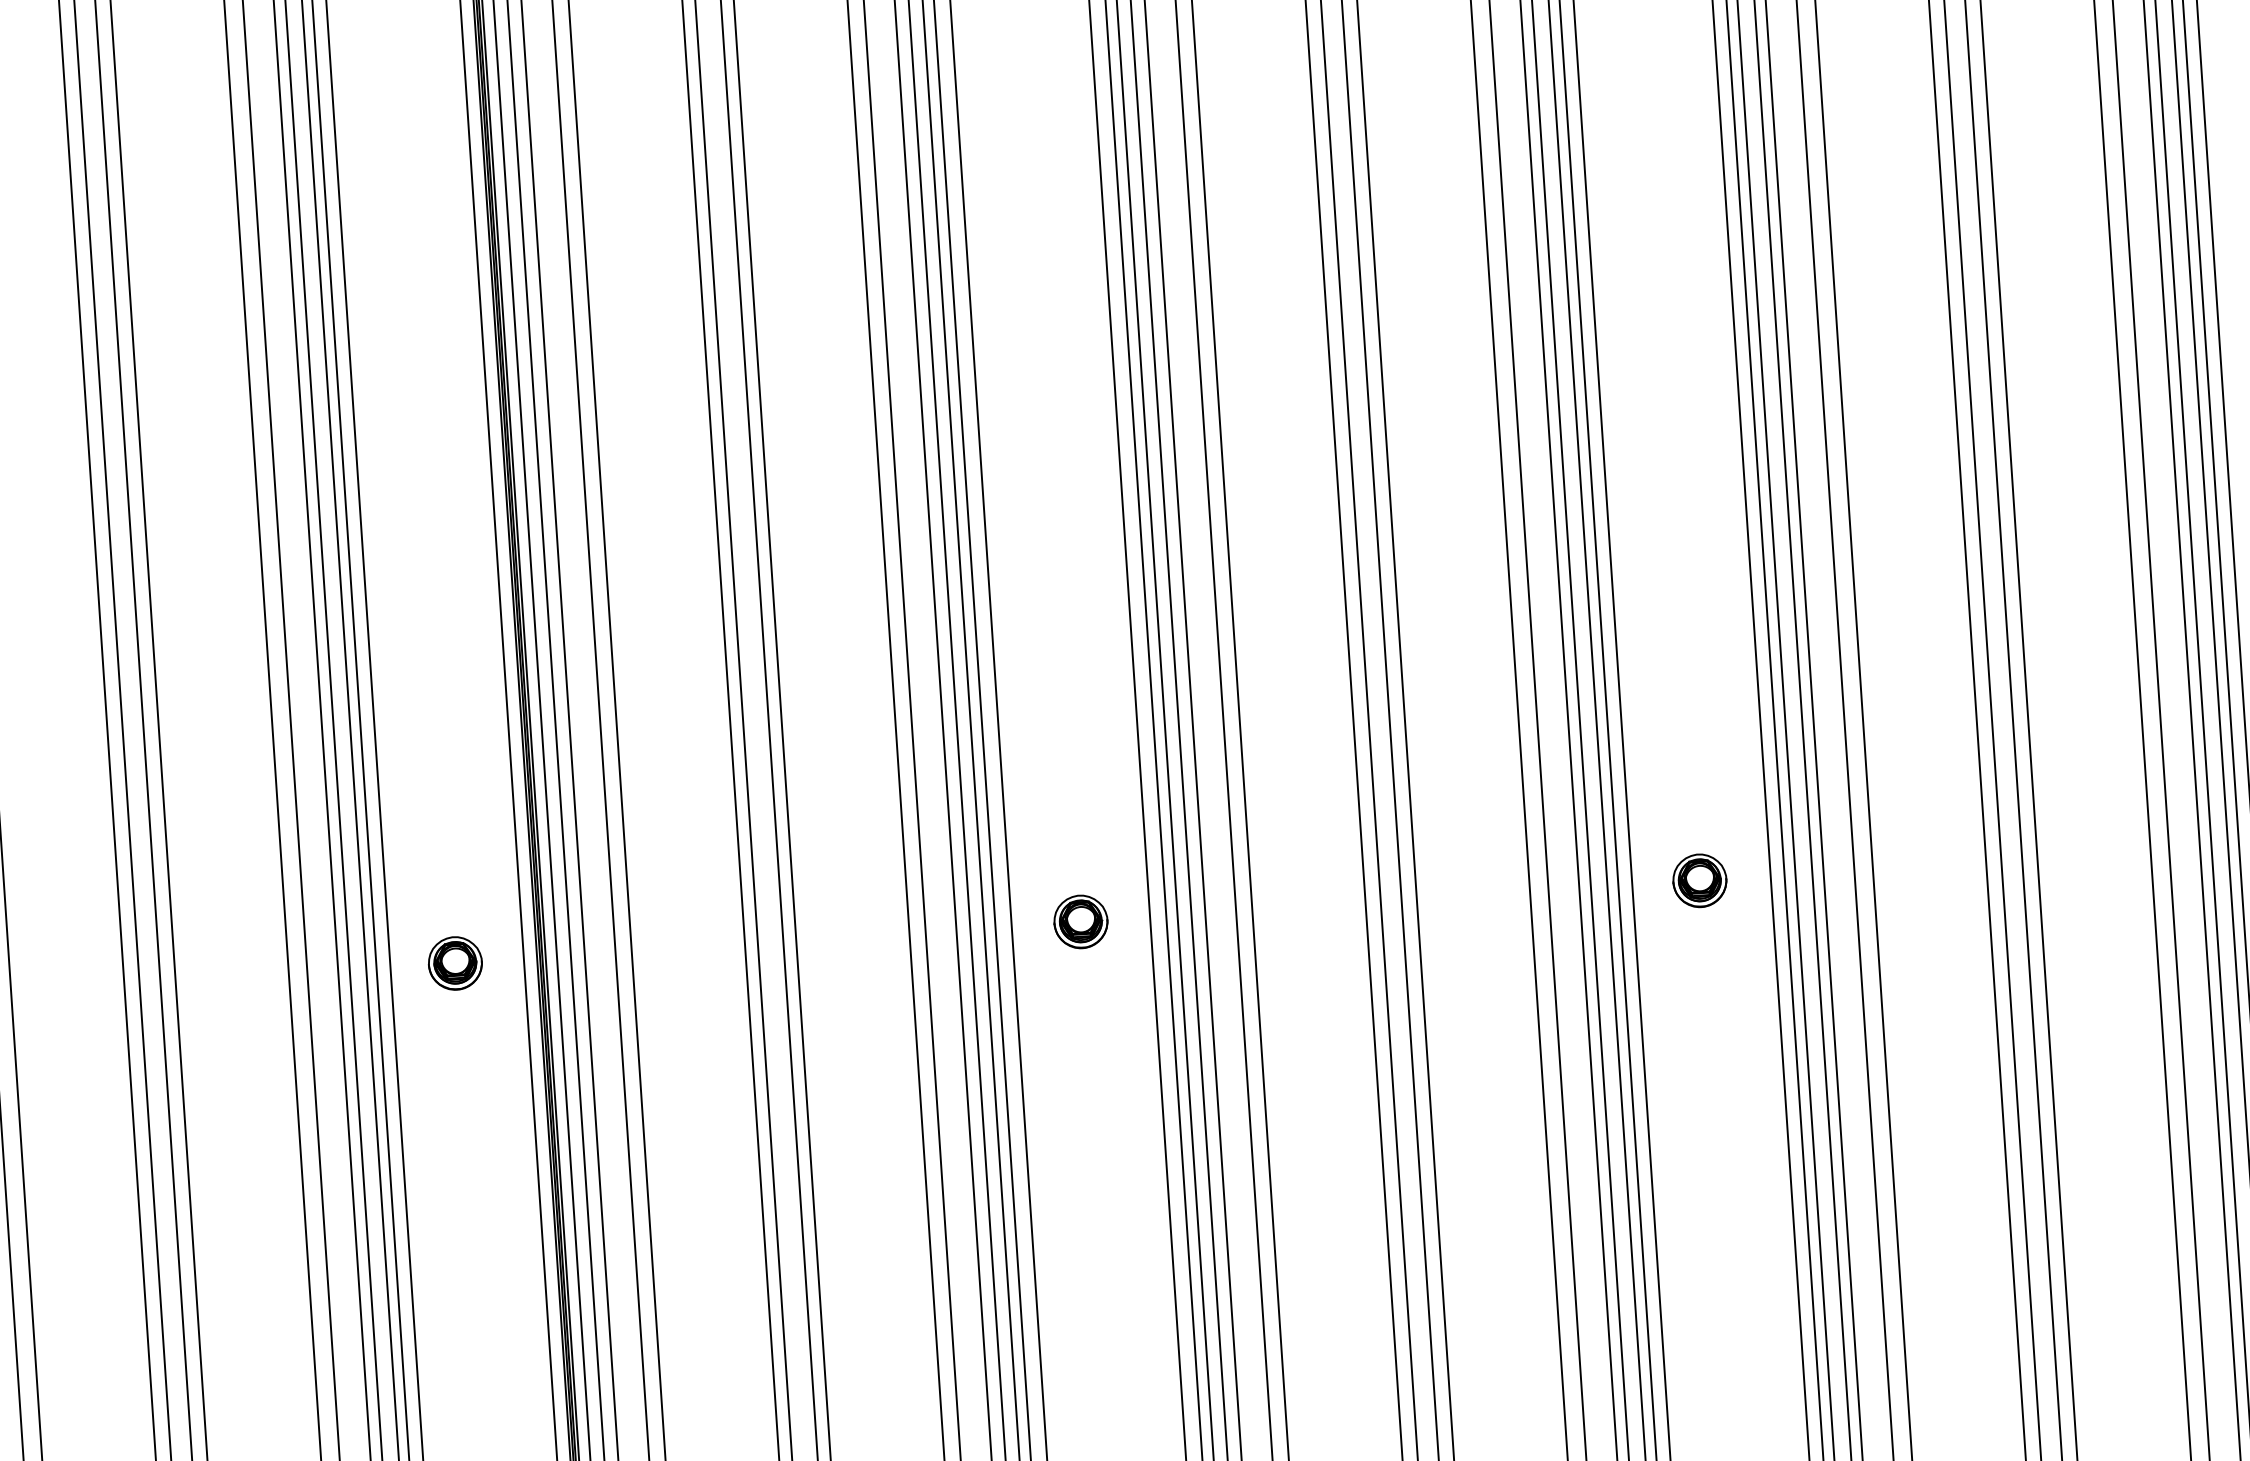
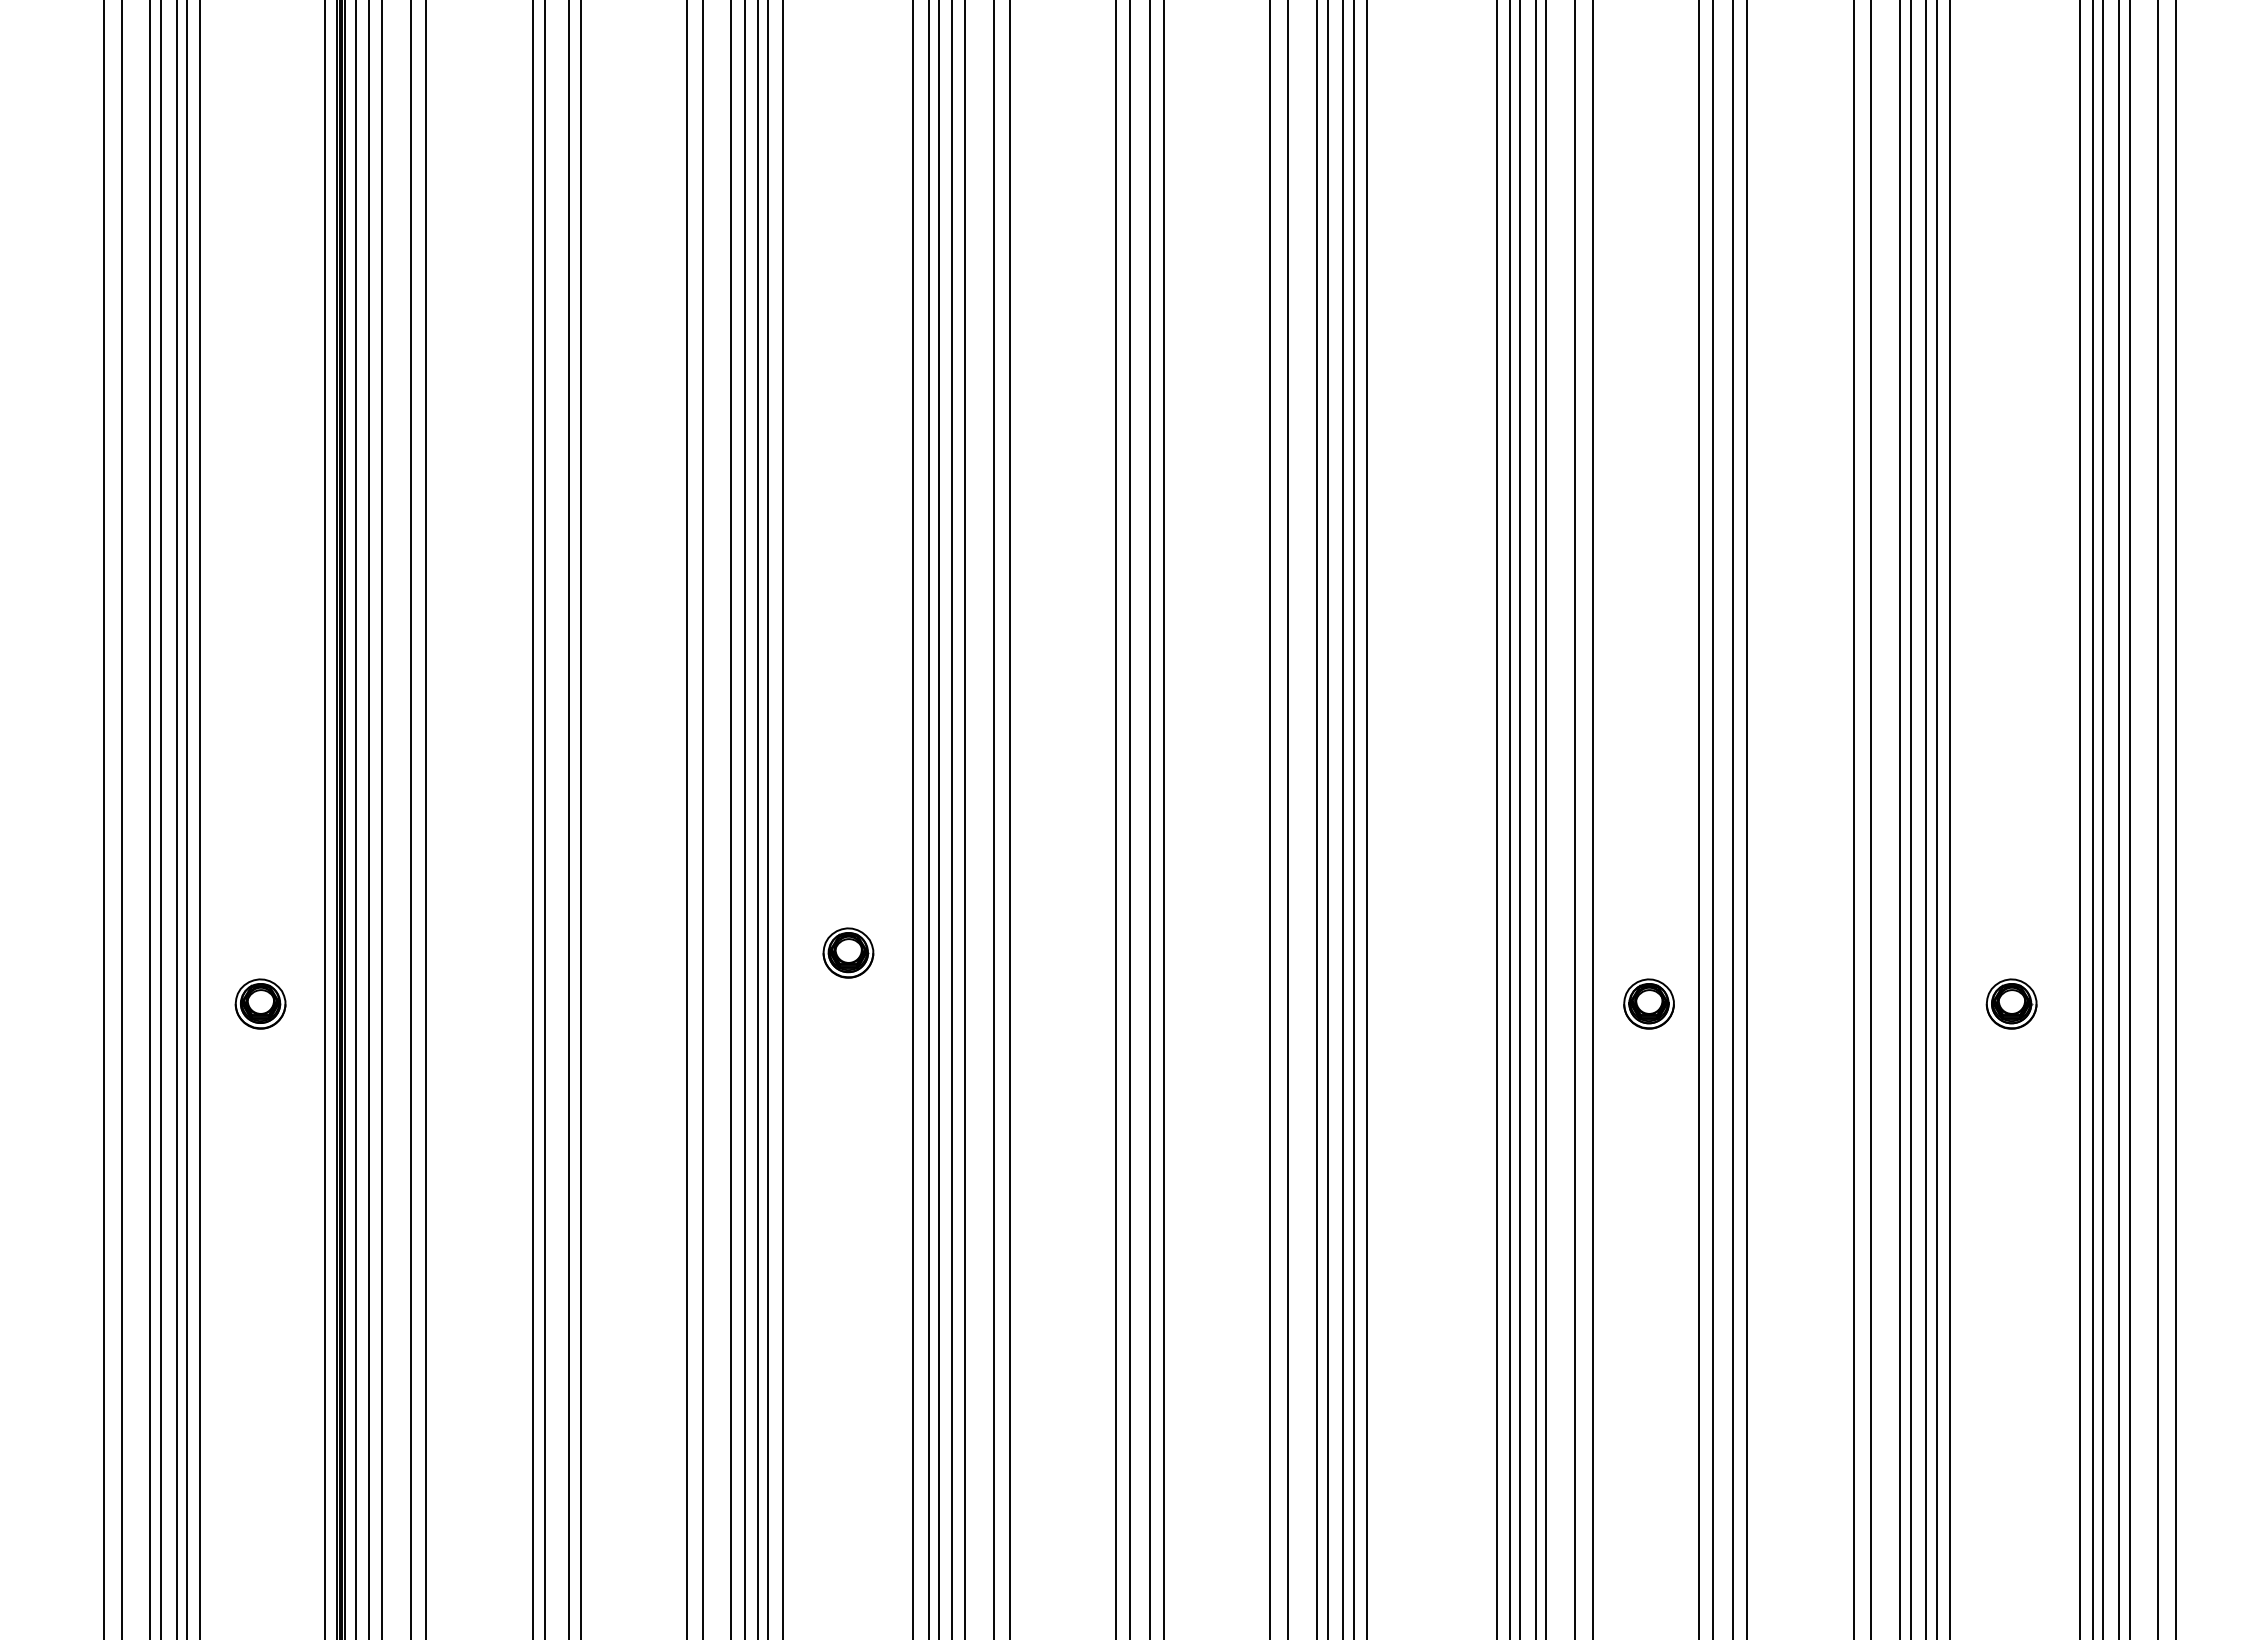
part: (1699, 880) -> (1648, 1003), moved
part: (1080, 921) -> (848, 952), moved

